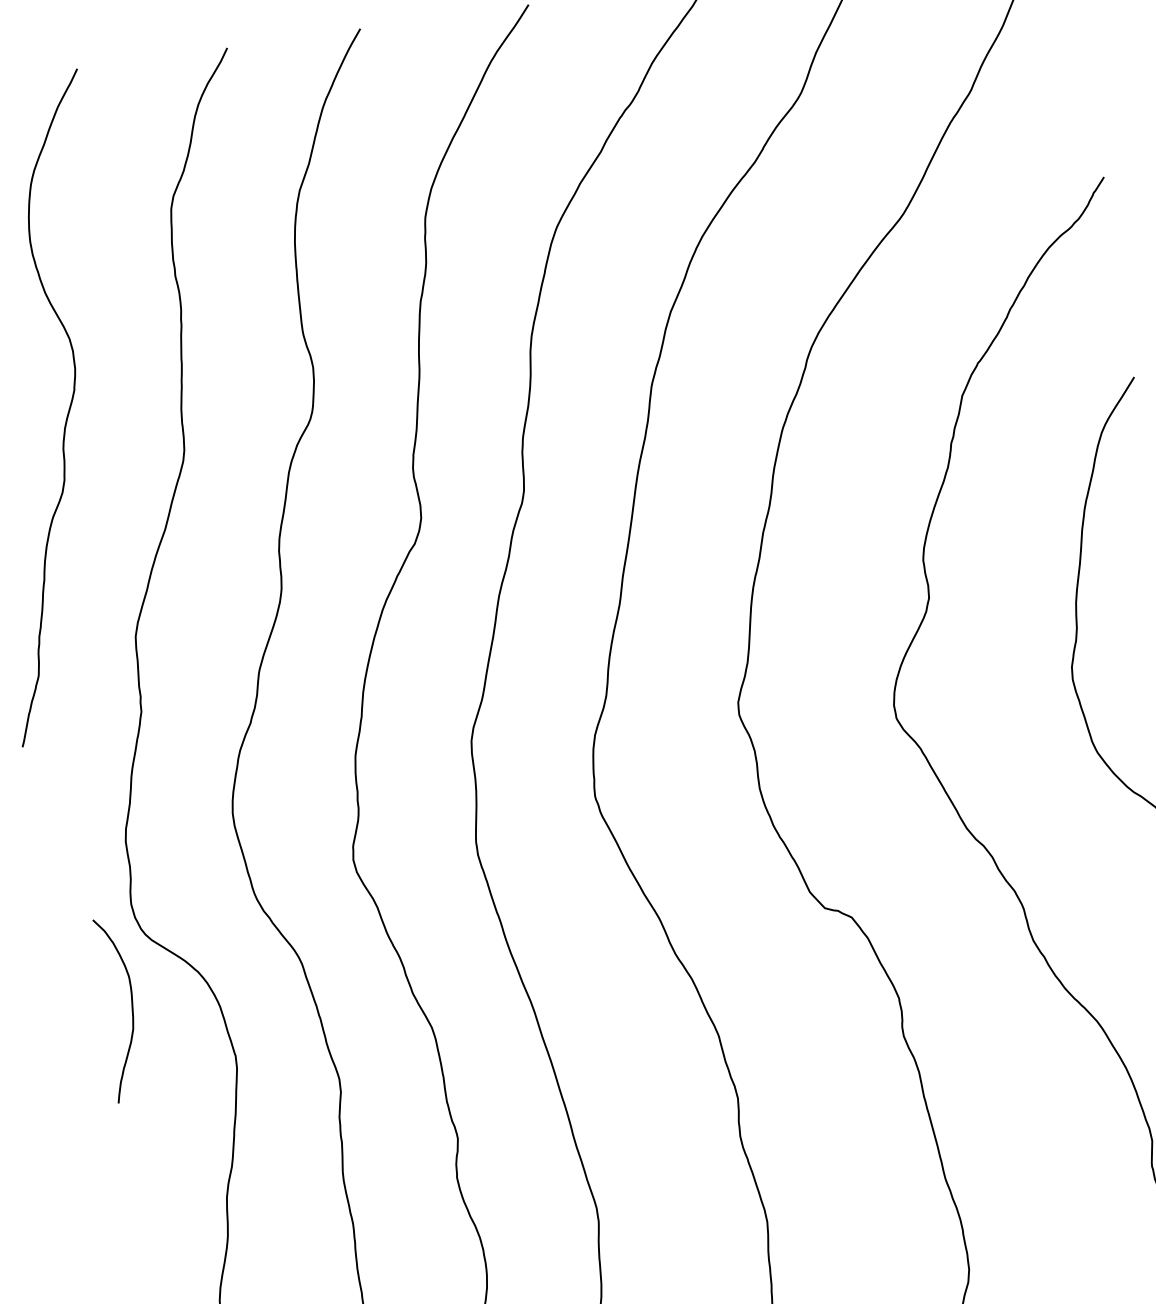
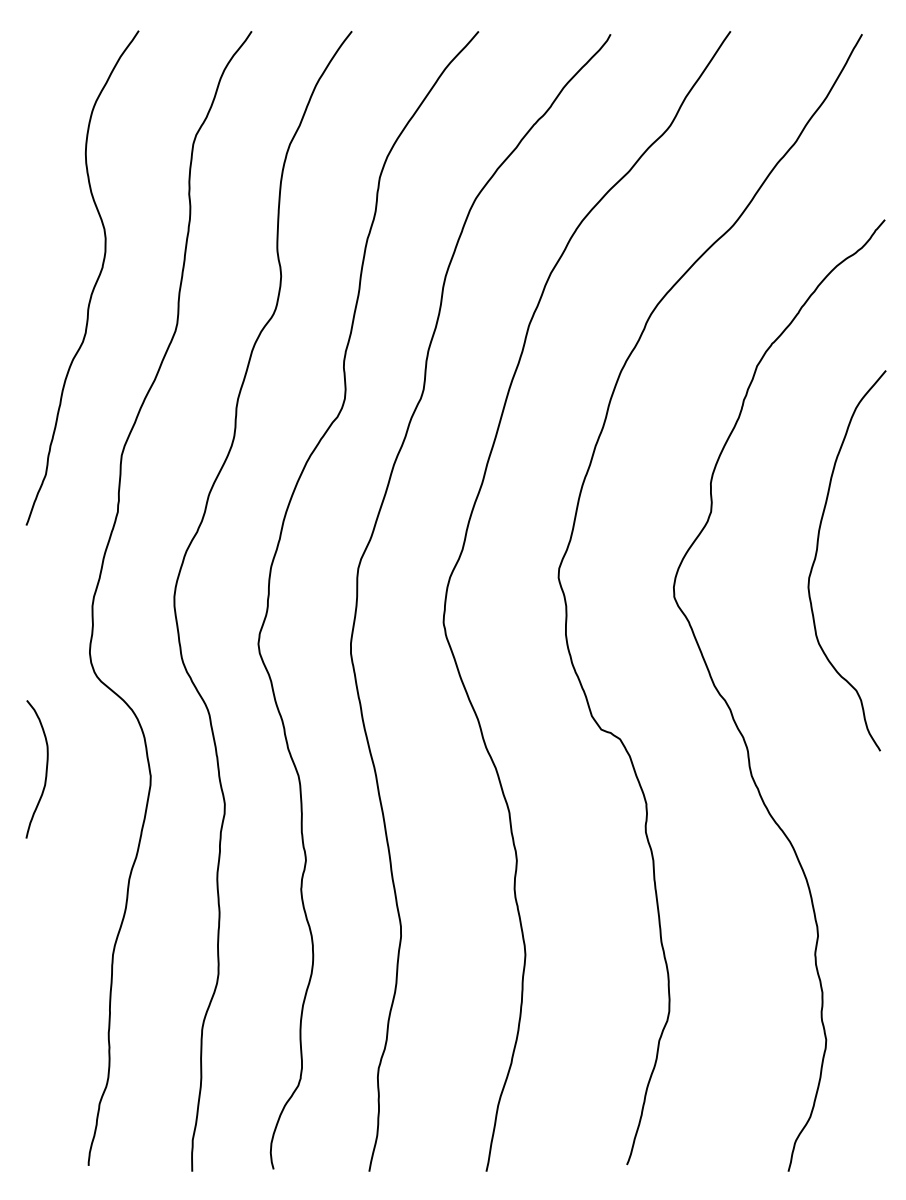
curve: (130, 1009) -> (45, 770), moved

